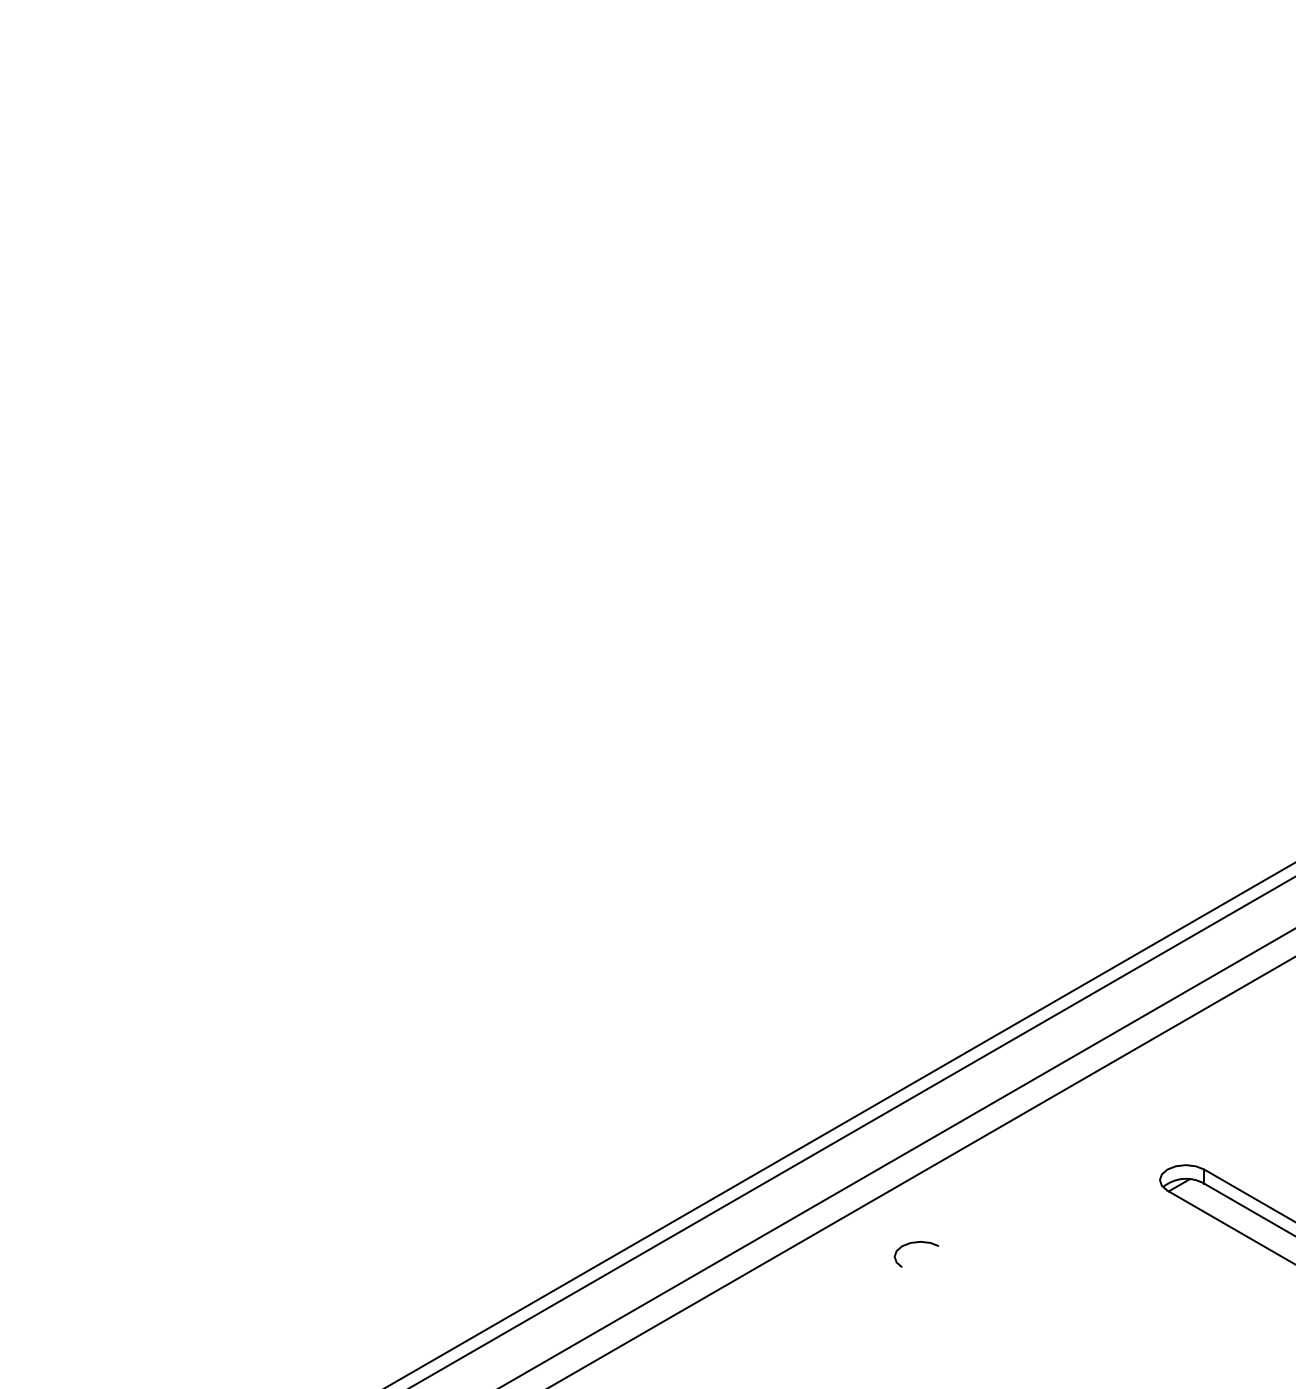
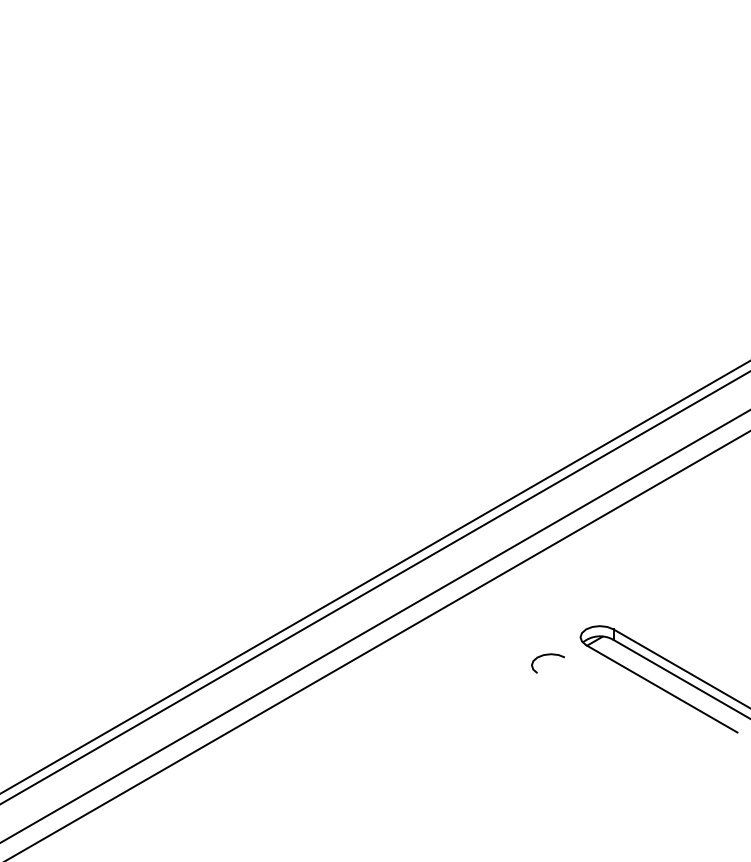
curve: (916, 1243) -> (548, 655), moved

